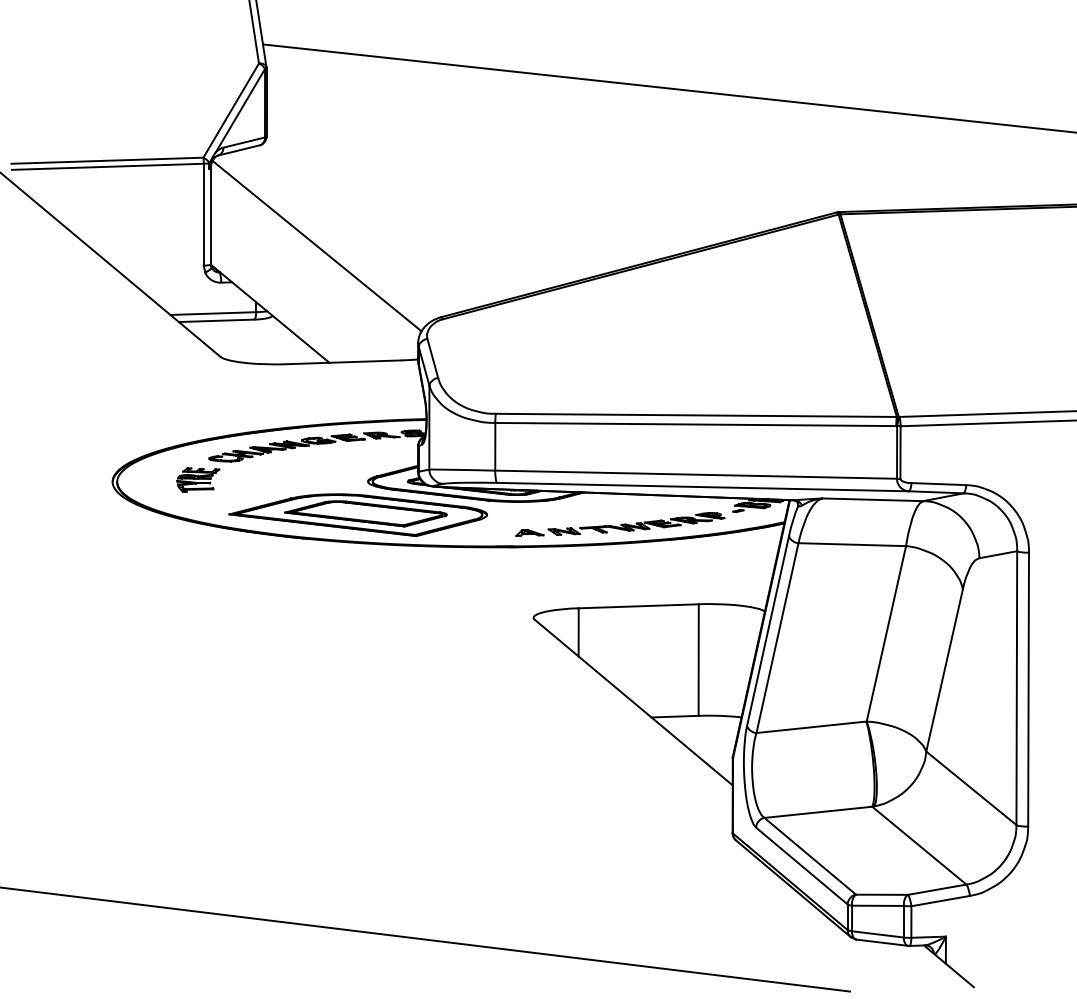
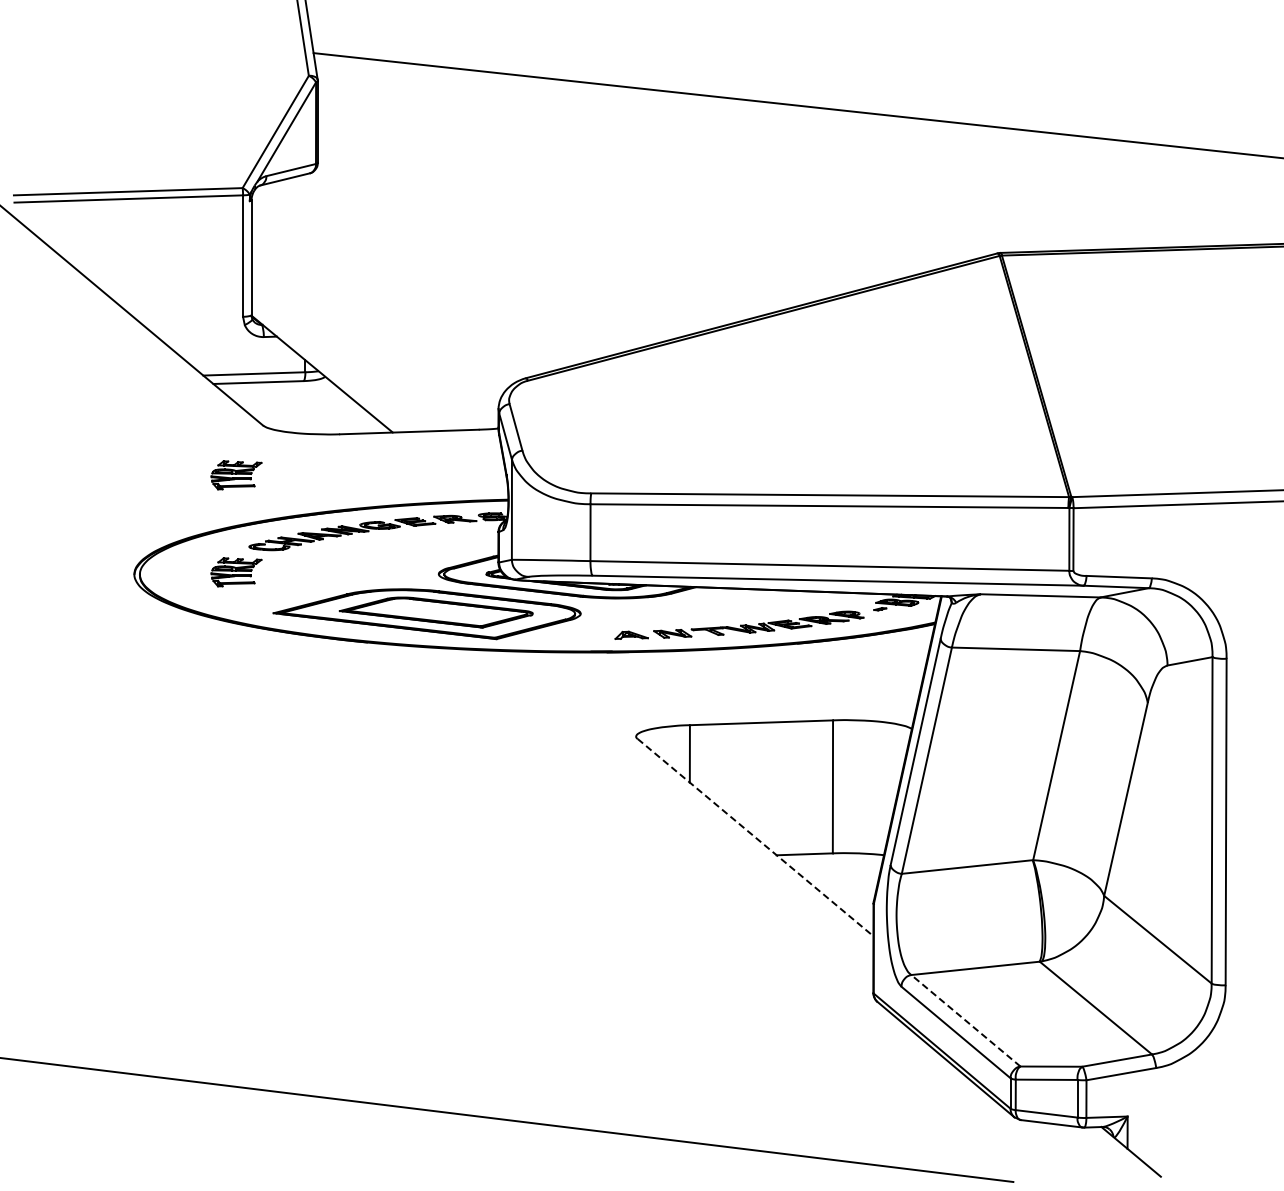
line: (316, 246) -> (377, 293), removed
part: (198, 398) -> (236, 475), added
line: (633, 702) -> (755, 837), solid -> dashed
line: (809, 856) -> (965, 1020), solid -> dashed

